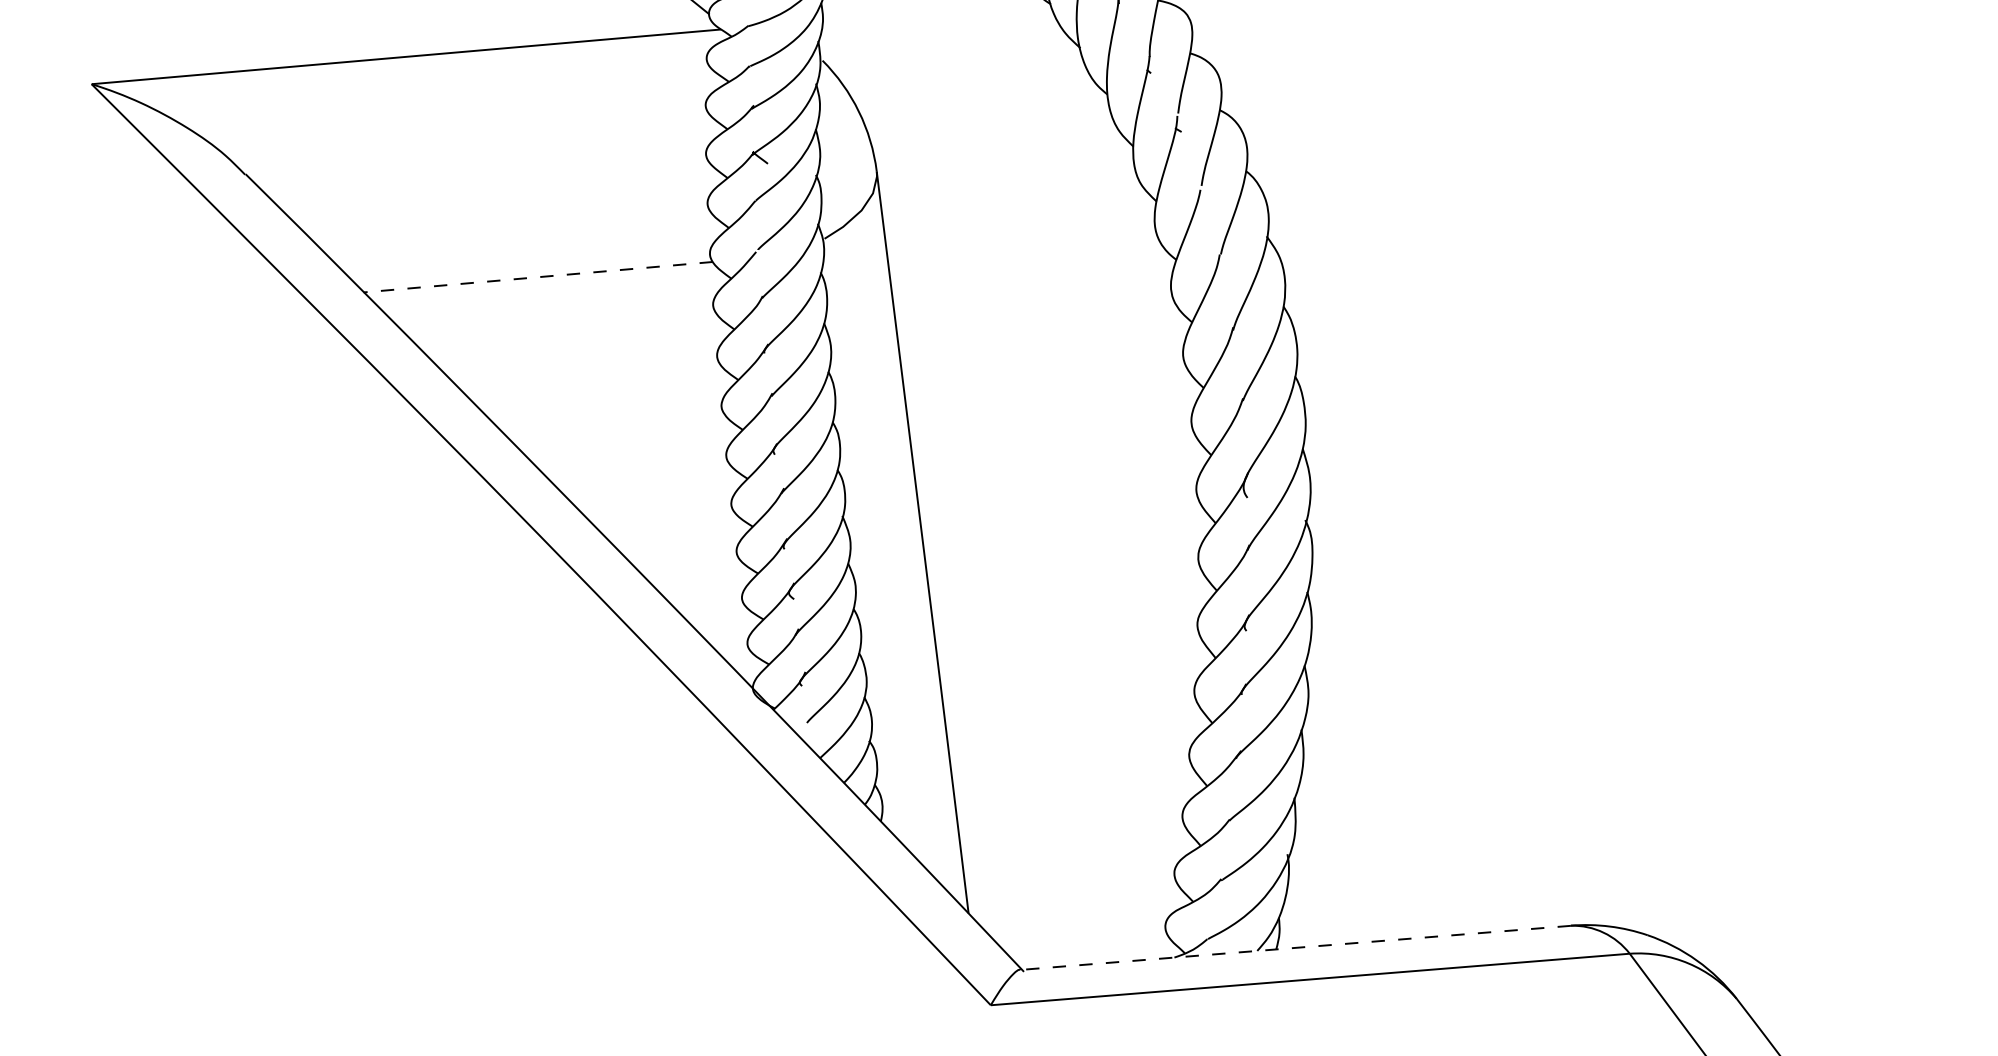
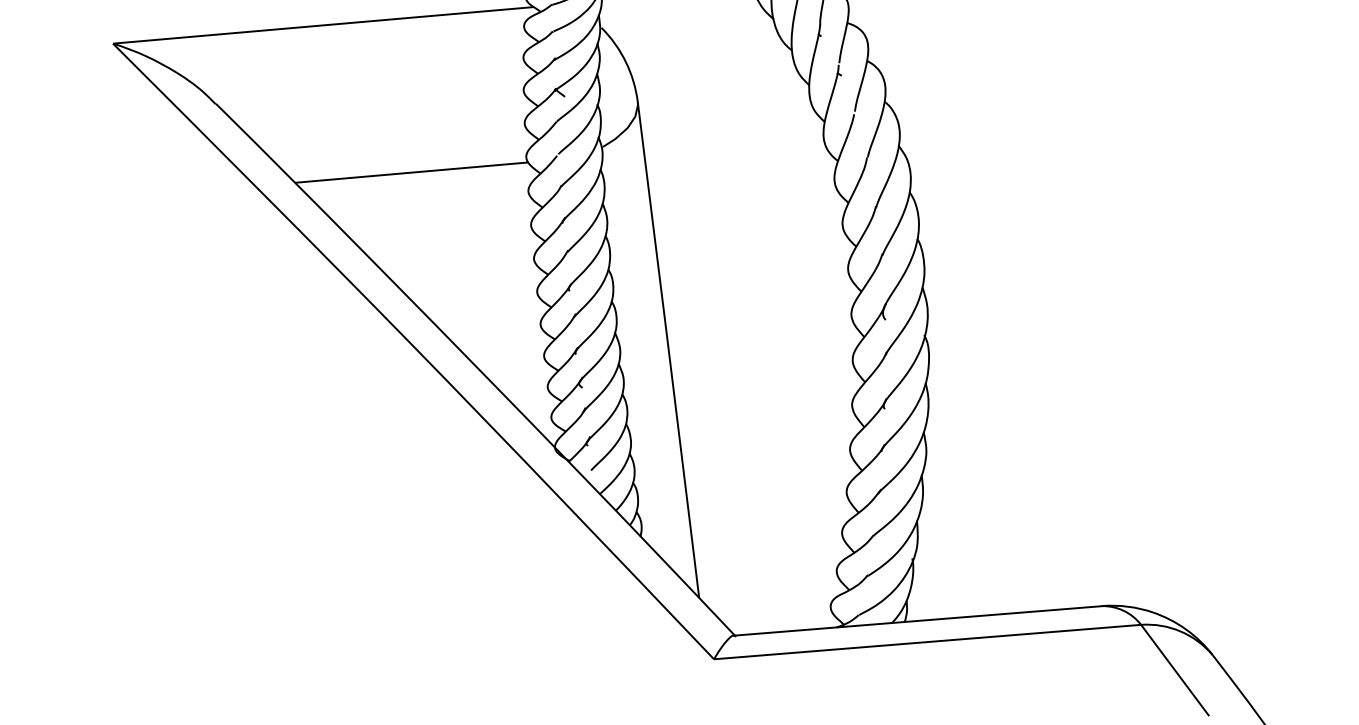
line: (538, 276) -> (411, 172), dashed -> solid
line: (1295, 947) -> (917, 620), dashed -> solid

